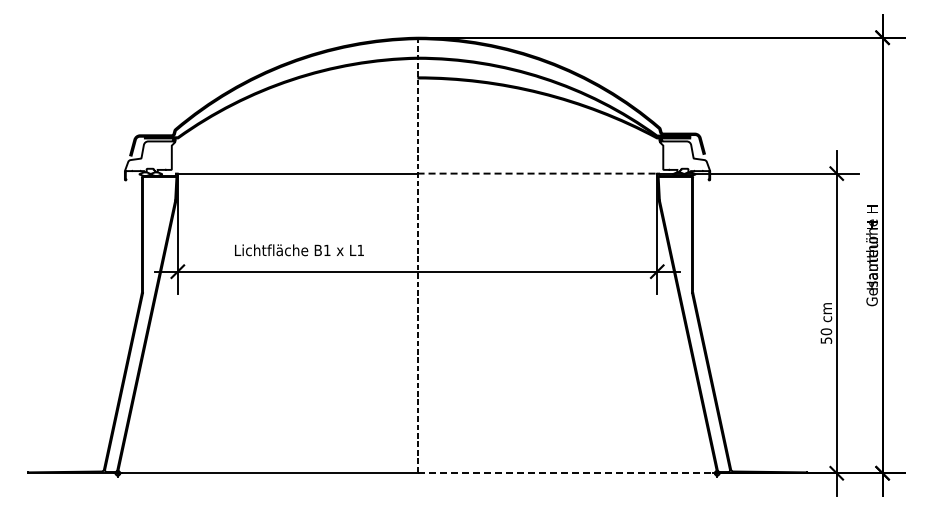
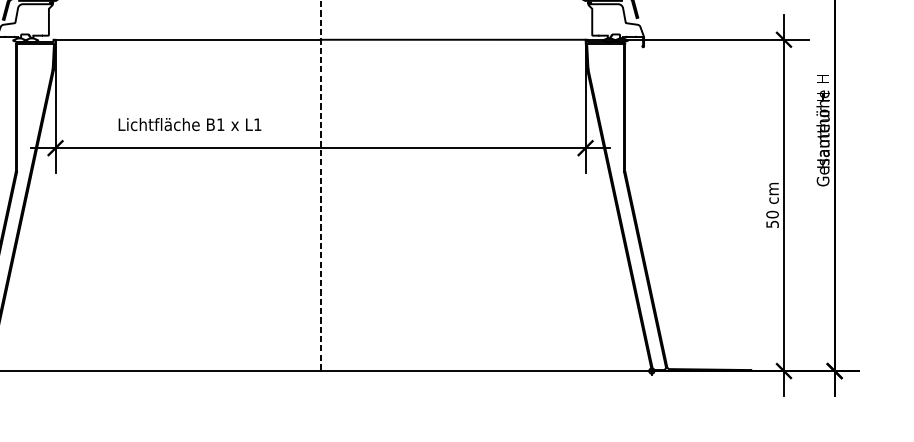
line: (537, 173) -> (453, 39), dashed -> solid
line: (567, 473) -> (486, 371), dashed -> solid

